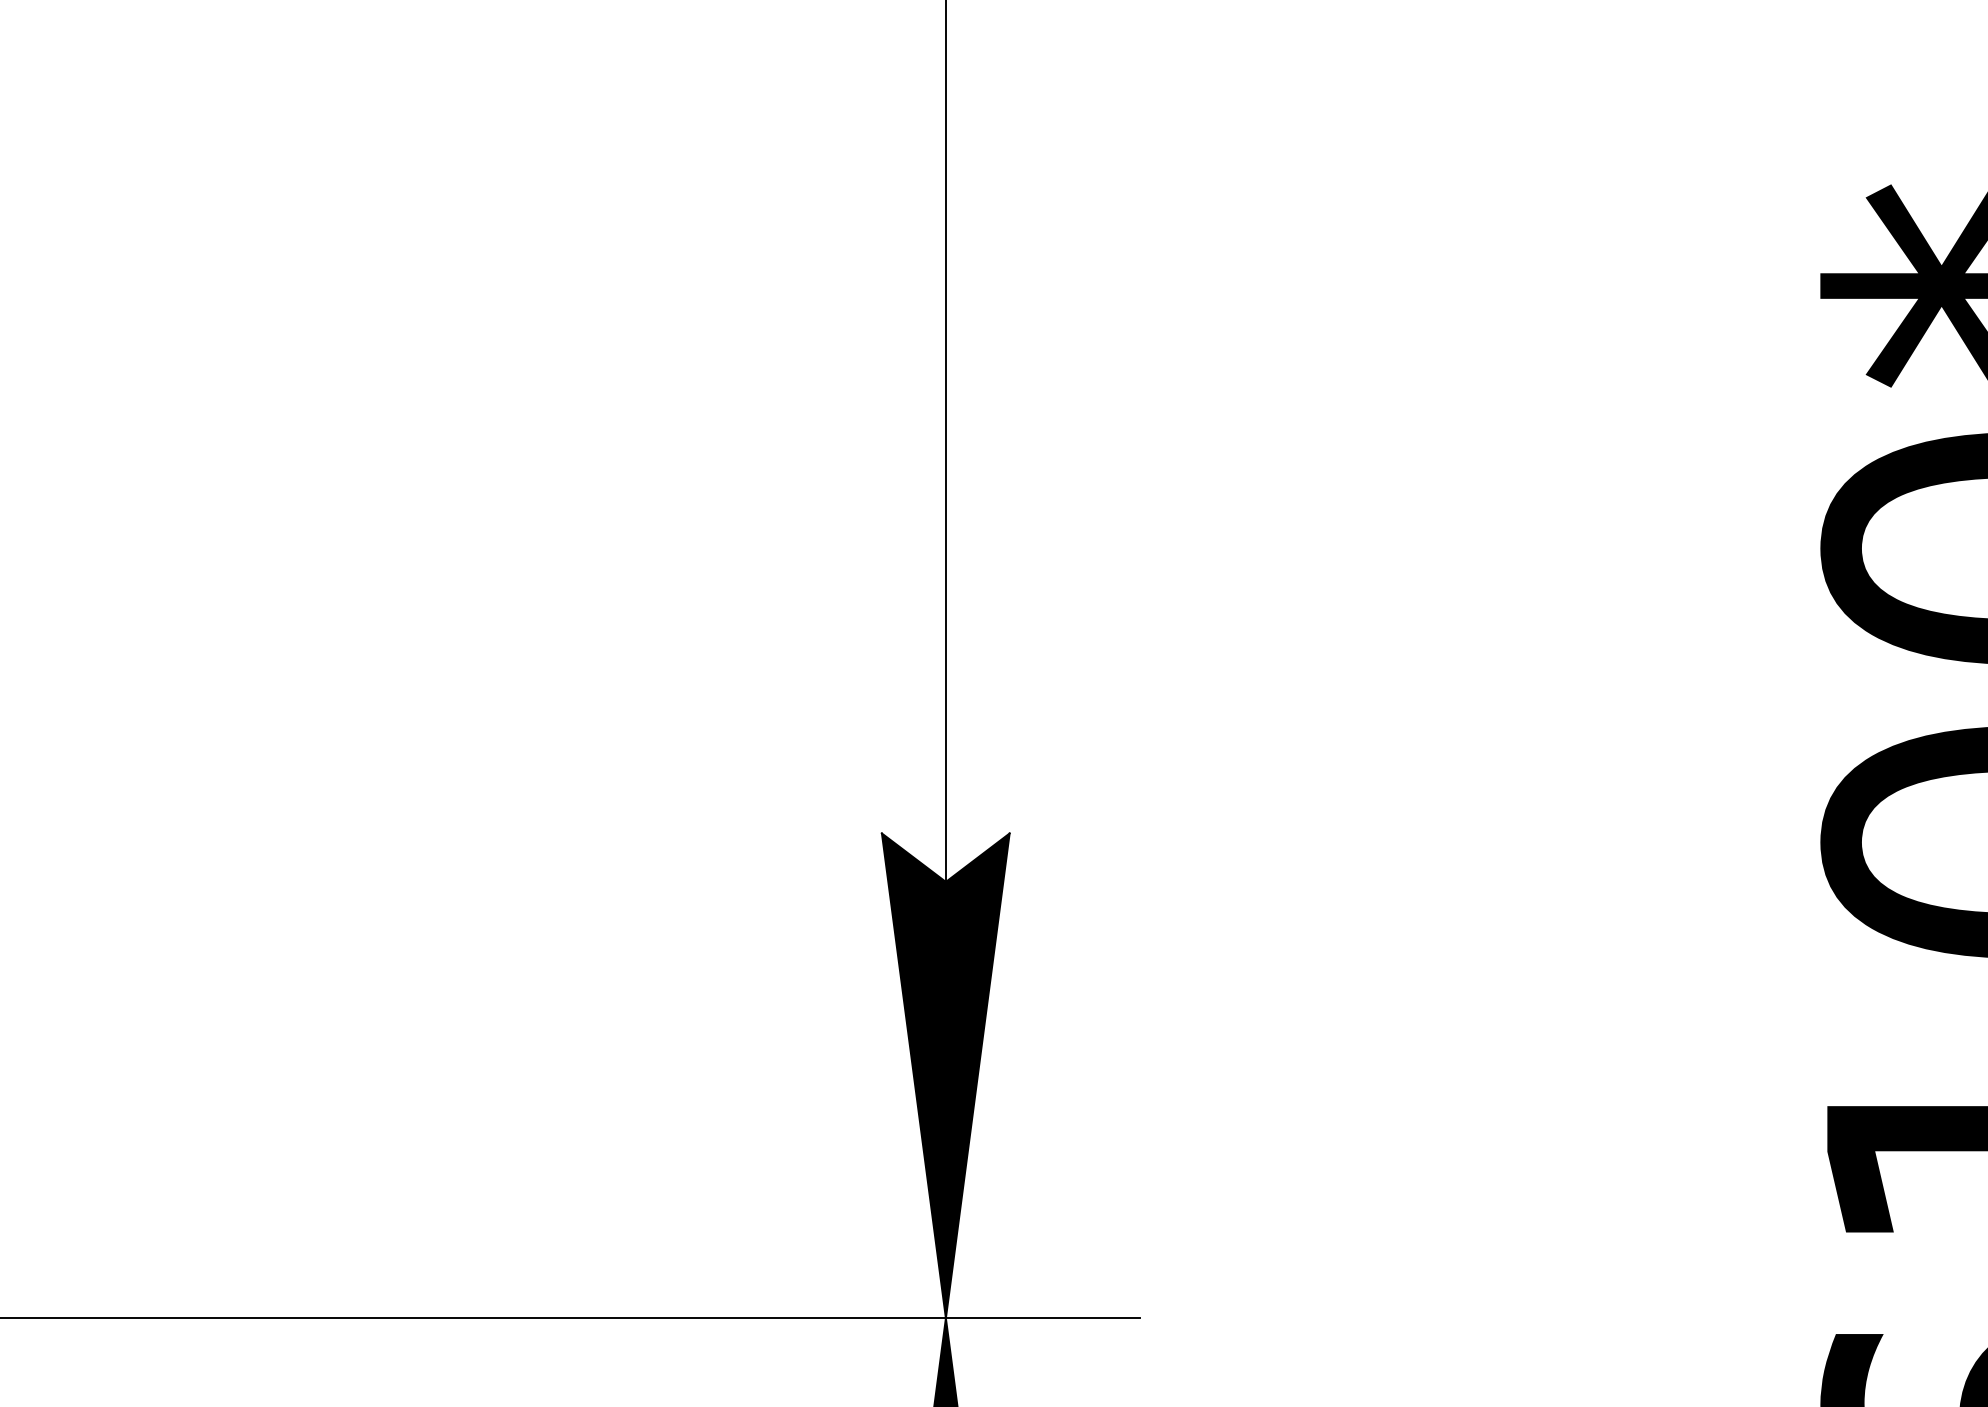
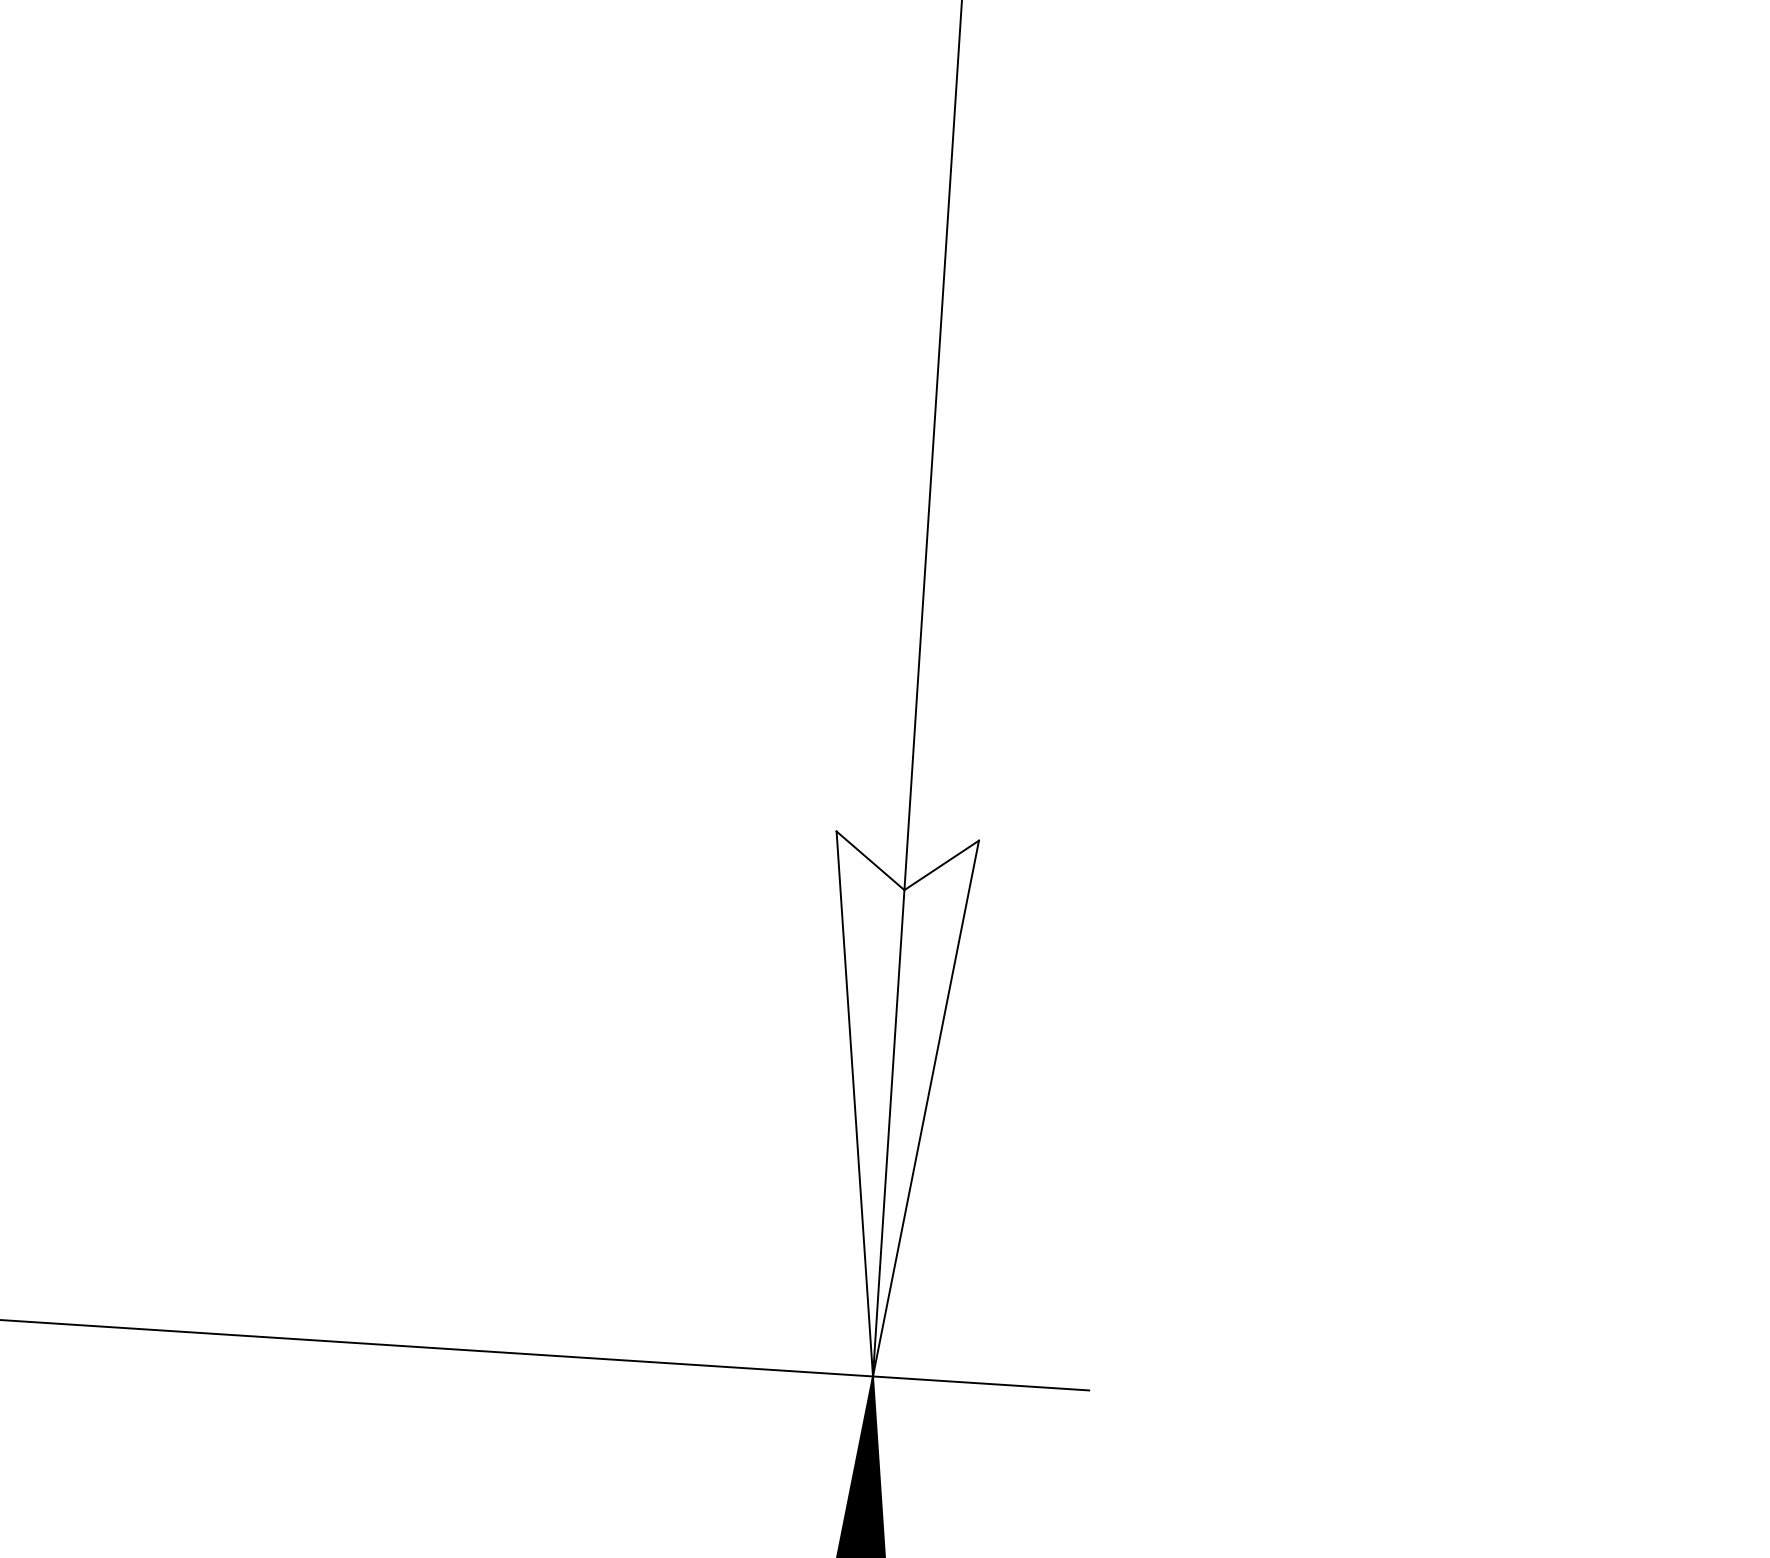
fill: (945, 1075) -> (890, 1105), removed

